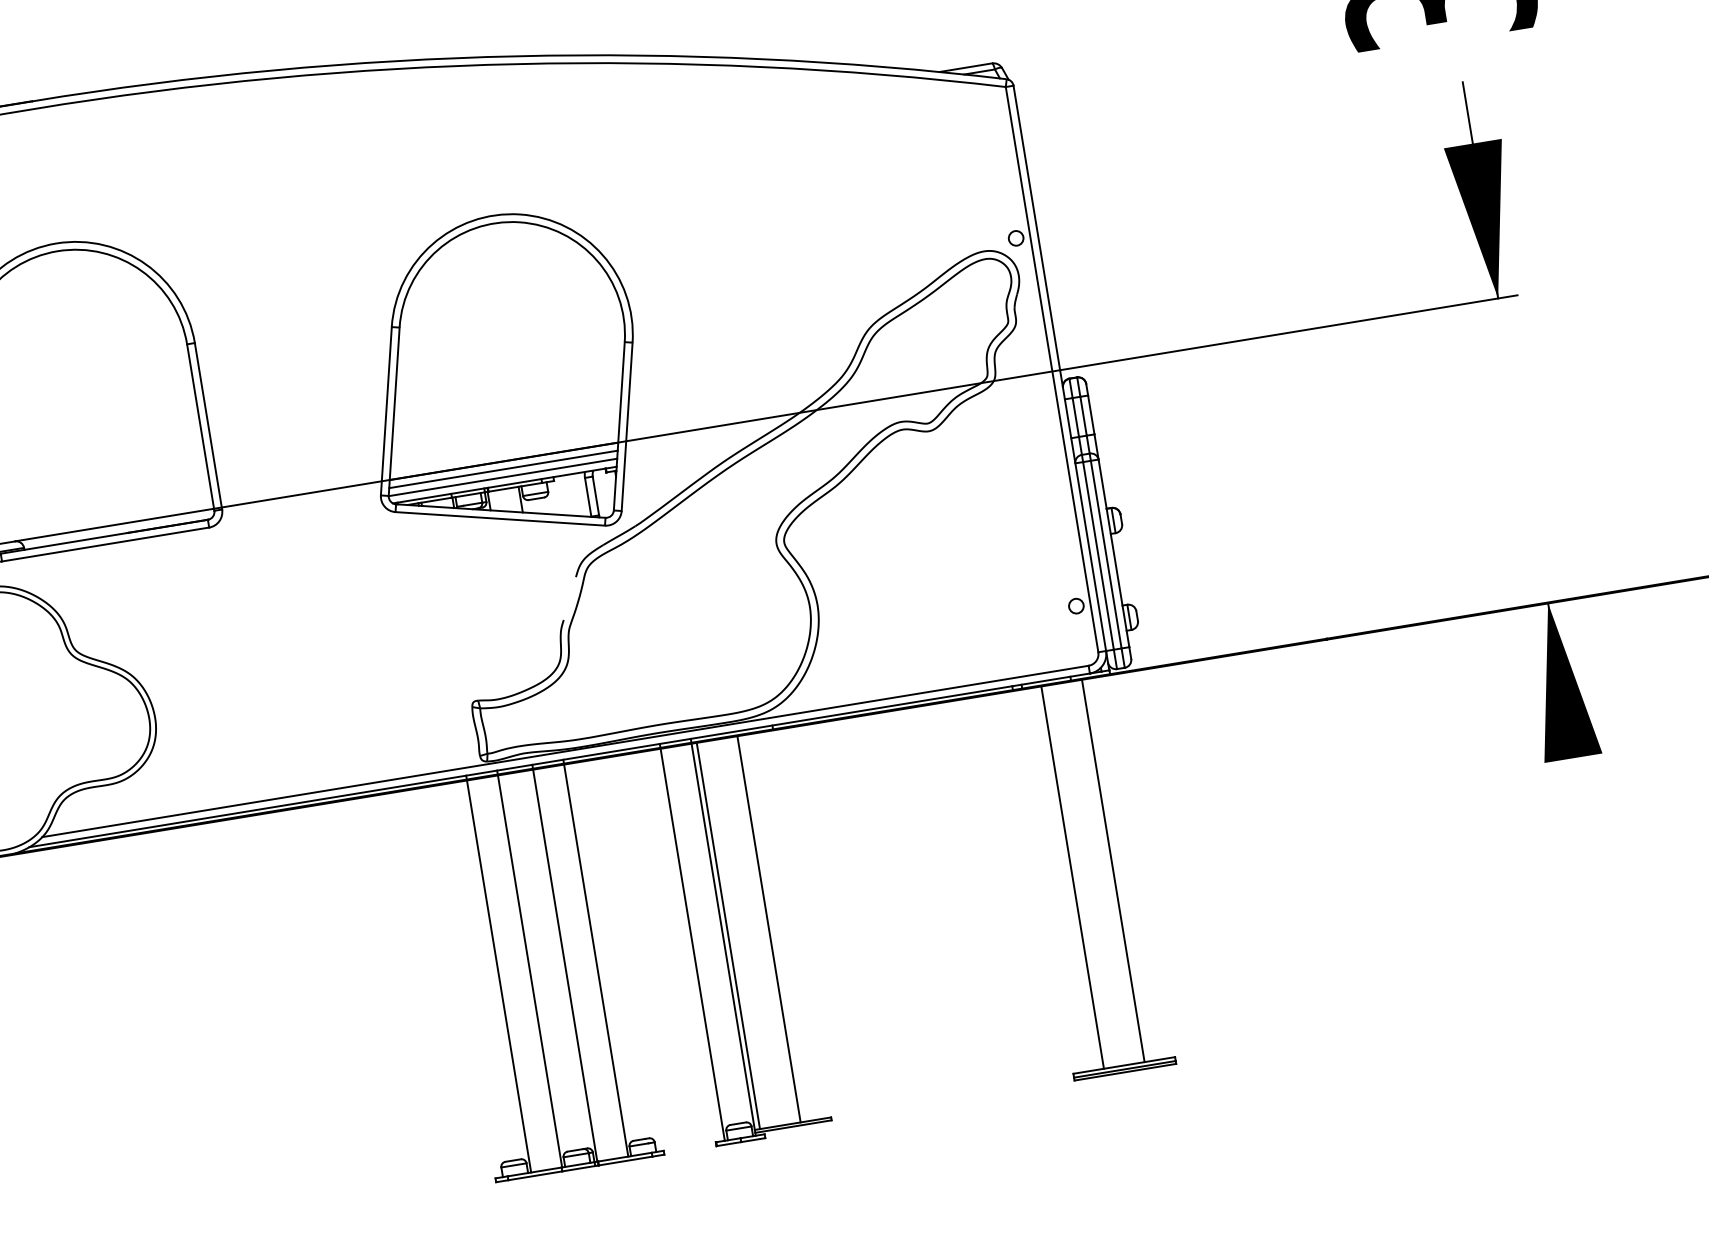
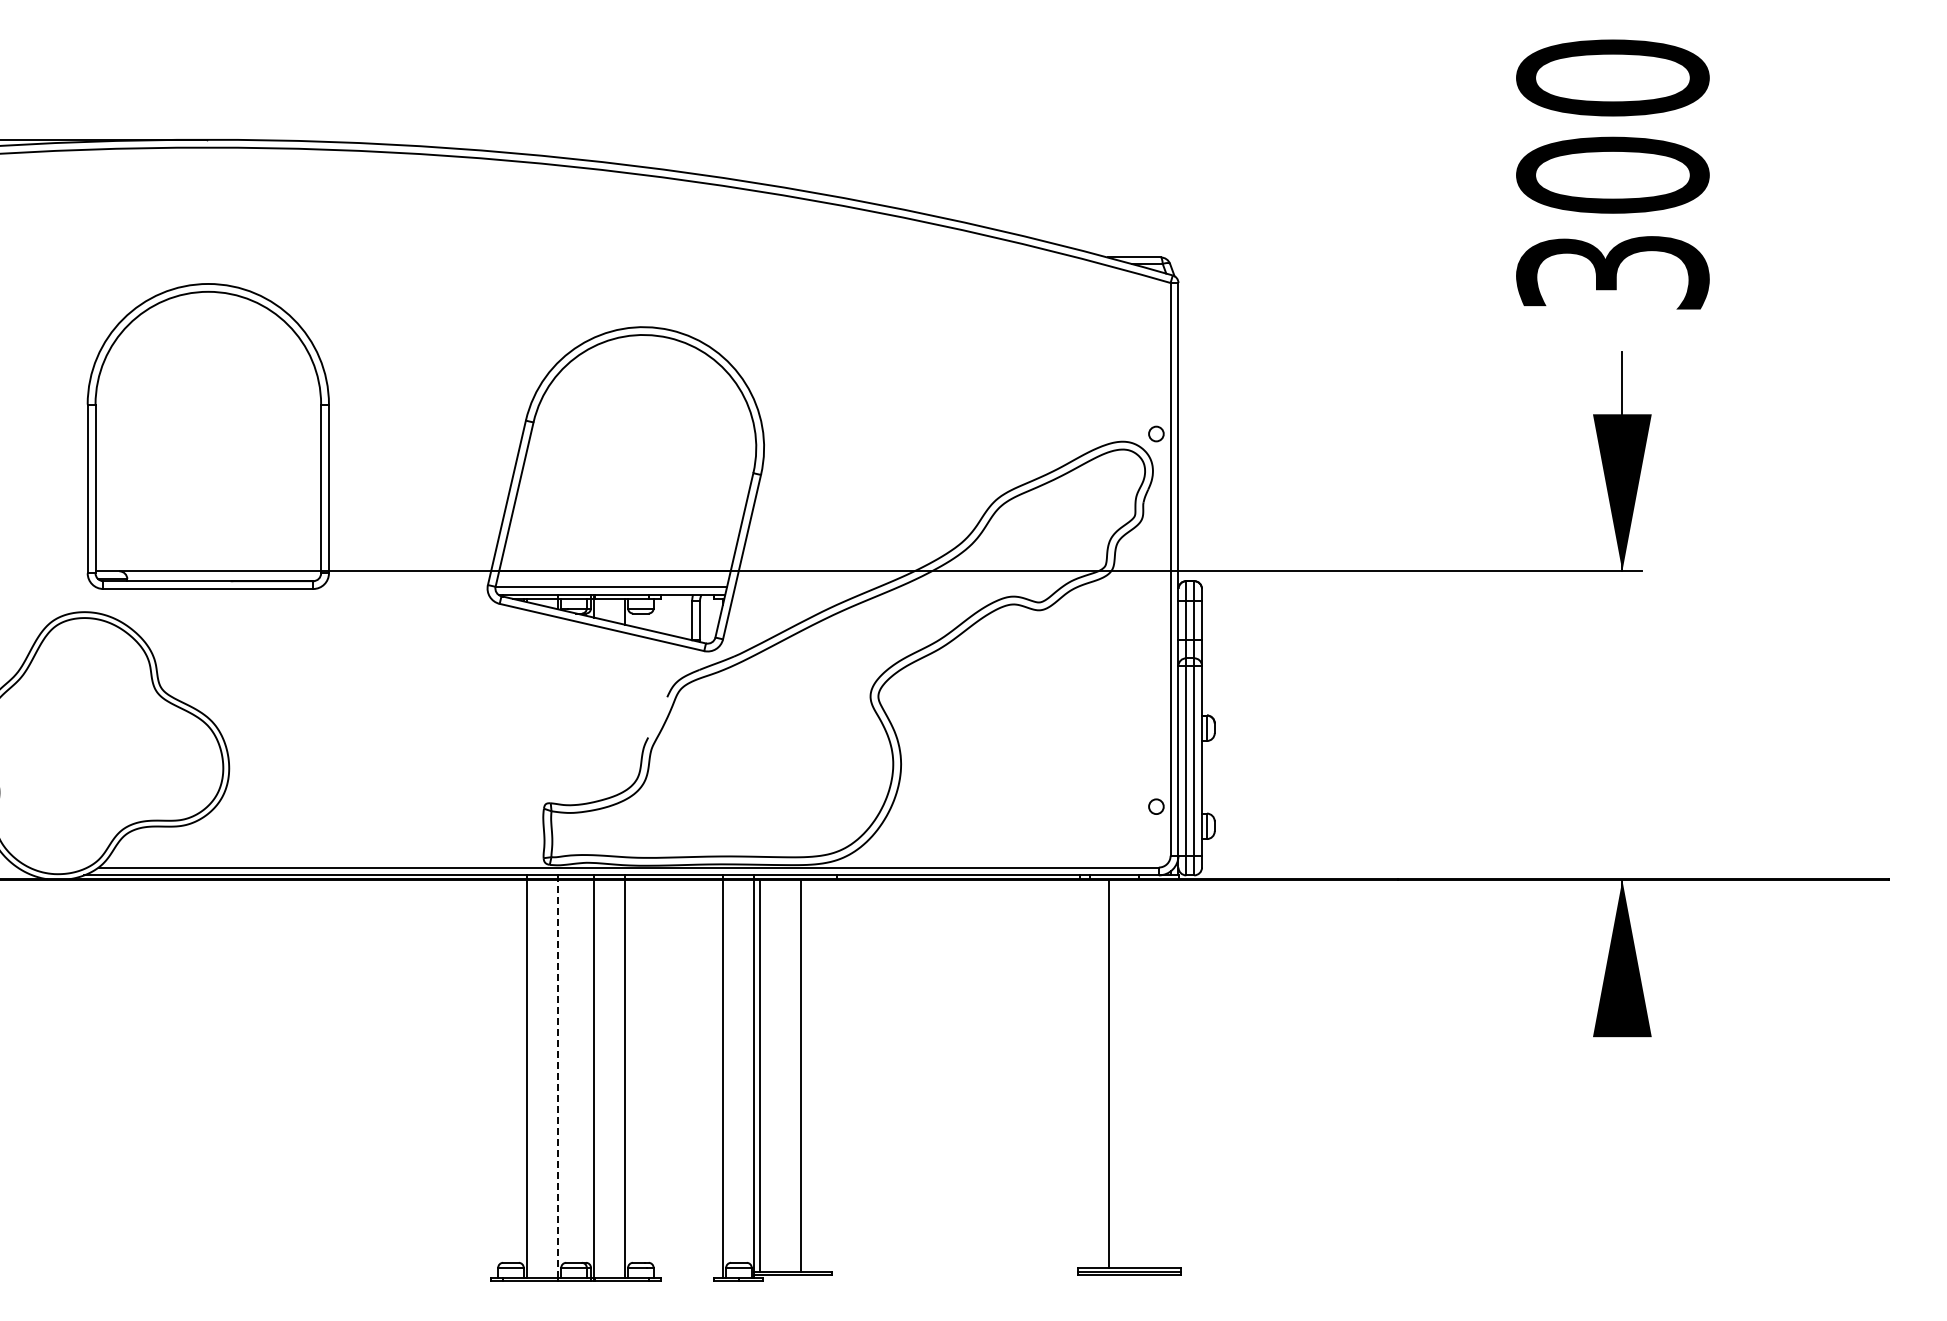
line: (502, 469) -> (612, 579), removed
line: (1113, 870) -> (1150, 1073), removed
line: (530, 970) -> (558, 1078), solid -> dashed

